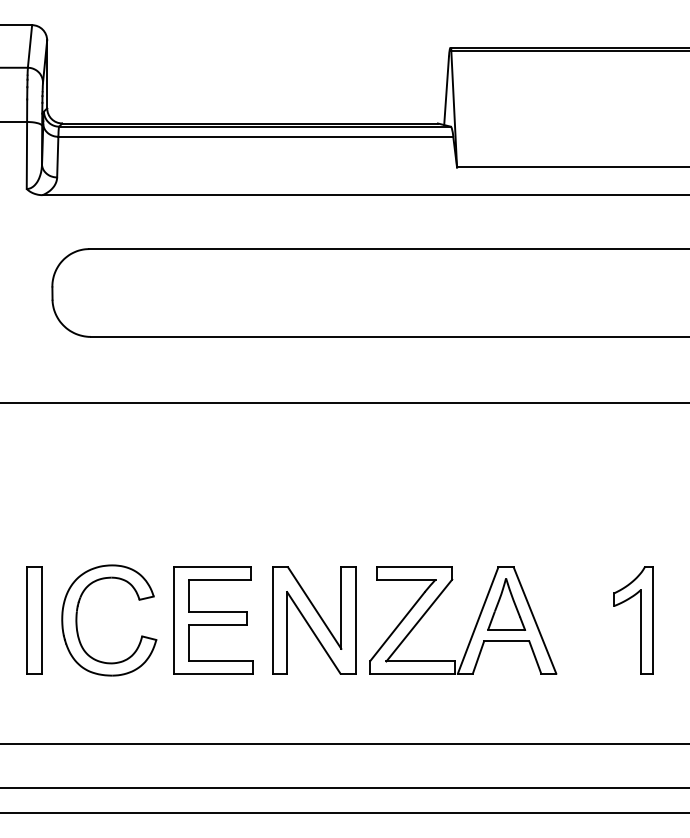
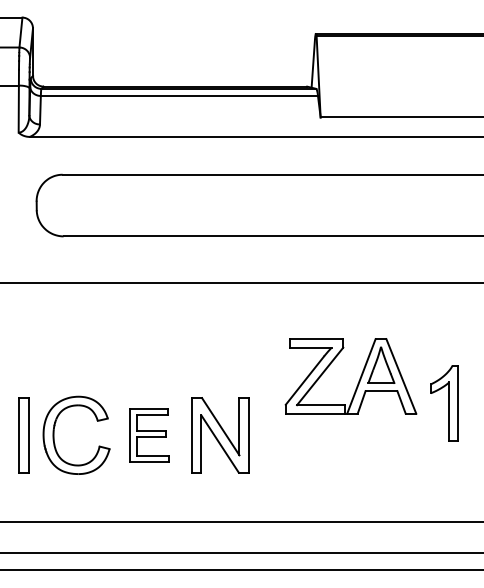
part: (213, 620) -> (149, 435), size x0.7
part: (633, 620) -> (444, 403), moved
part: (473, 626) -> (358, 380), moved

